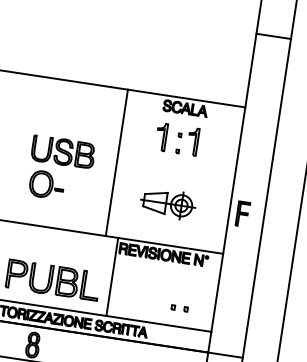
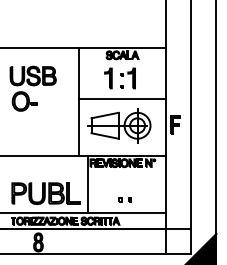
part: (59, 168) -> (32, 88), moved
line: (176, 168) -> (122, 99), added
part: (166, 203) -> (119, 125), size x1.67
part: (178, 307) -> (124, 199), moved

